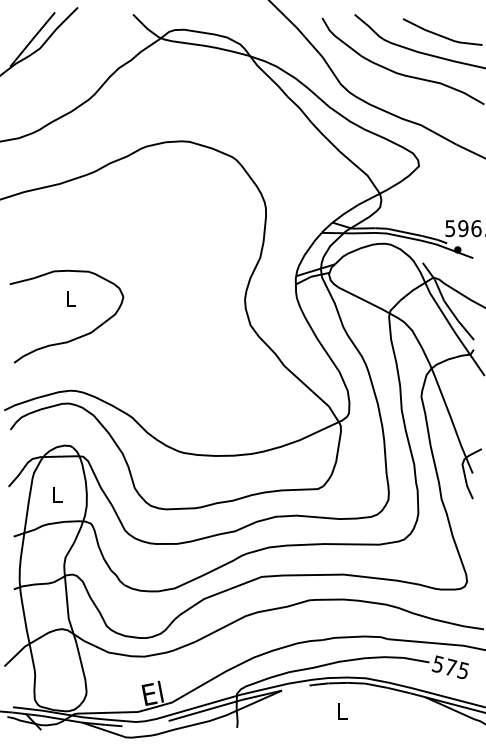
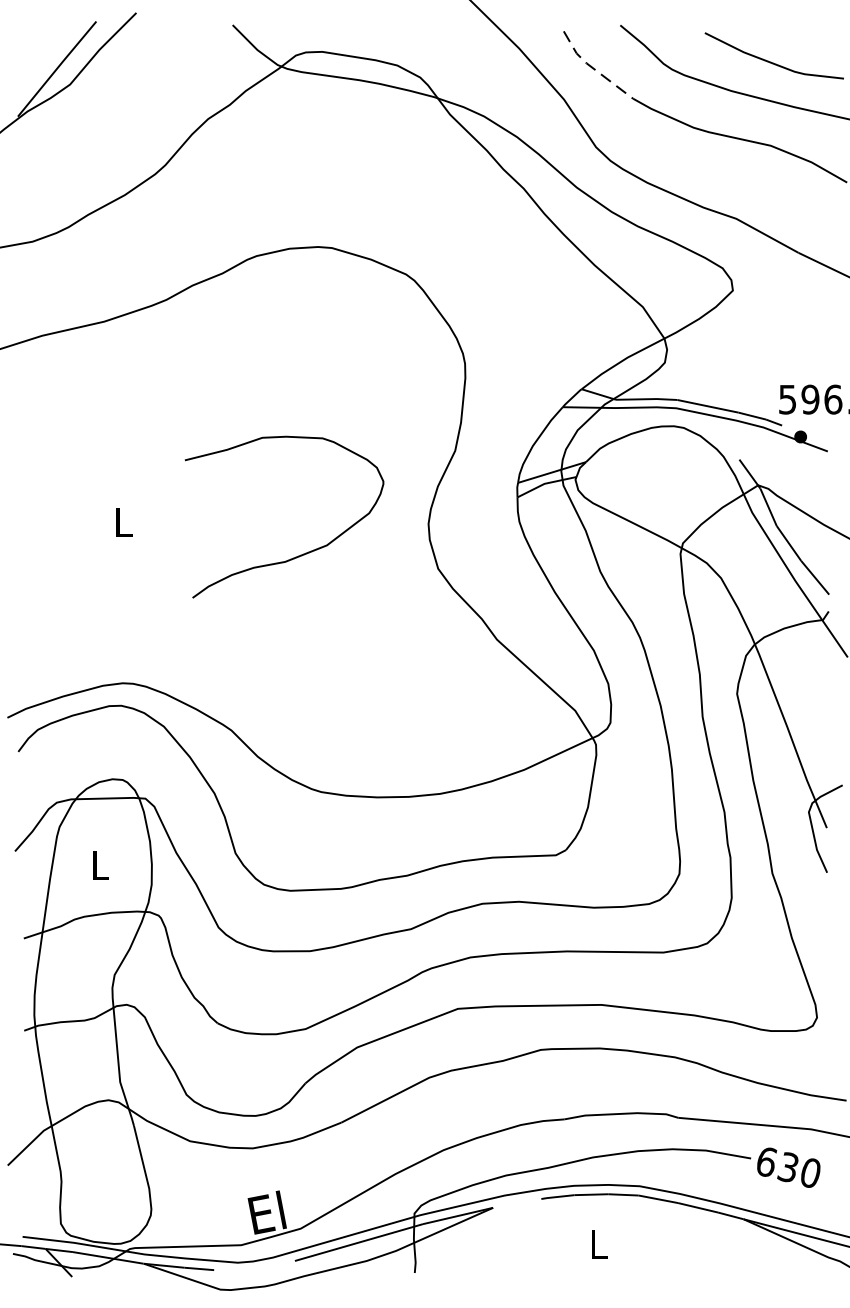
line: (339, 39) -> (593, 68), solid -> dashed
curve: (73, 338) -> (296, 555), moved
text: (450, 667) -> (787, 1167), 575 -> 630

